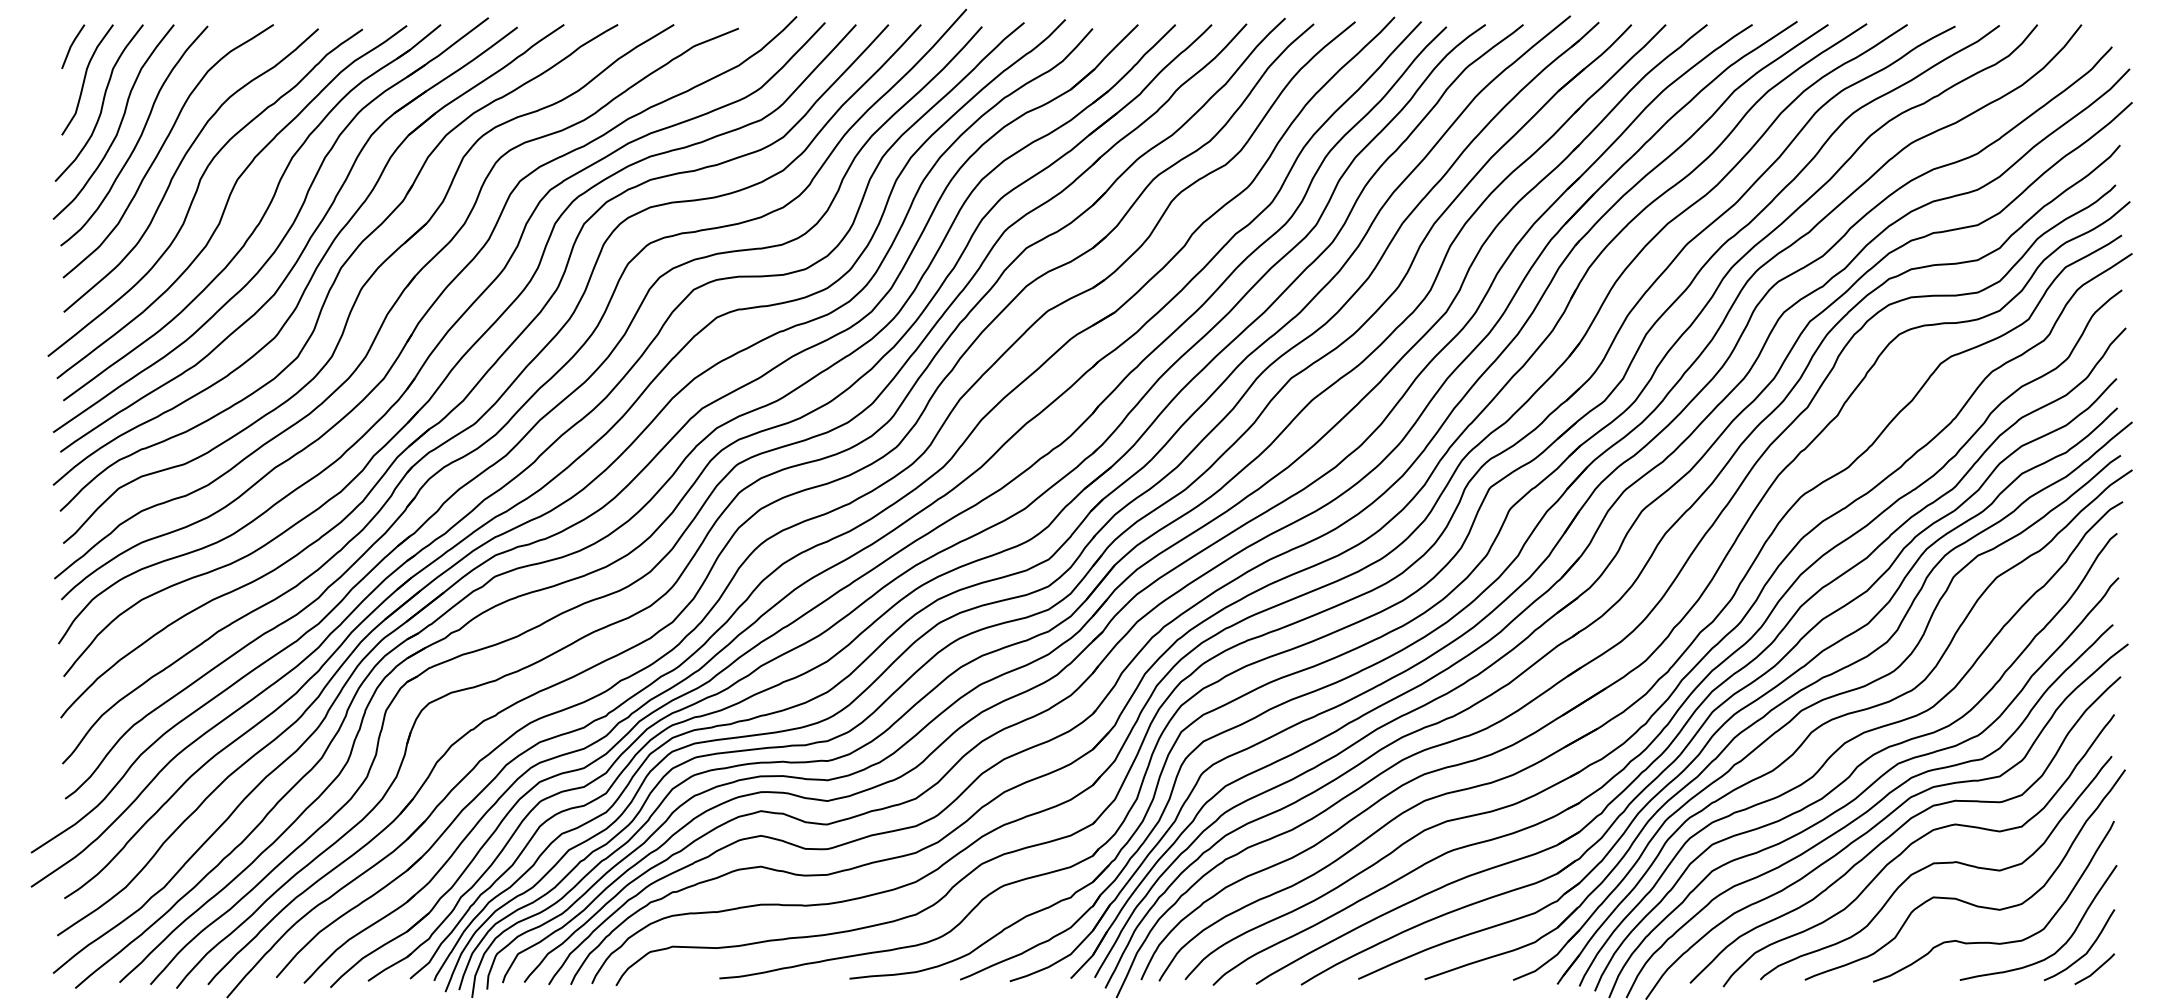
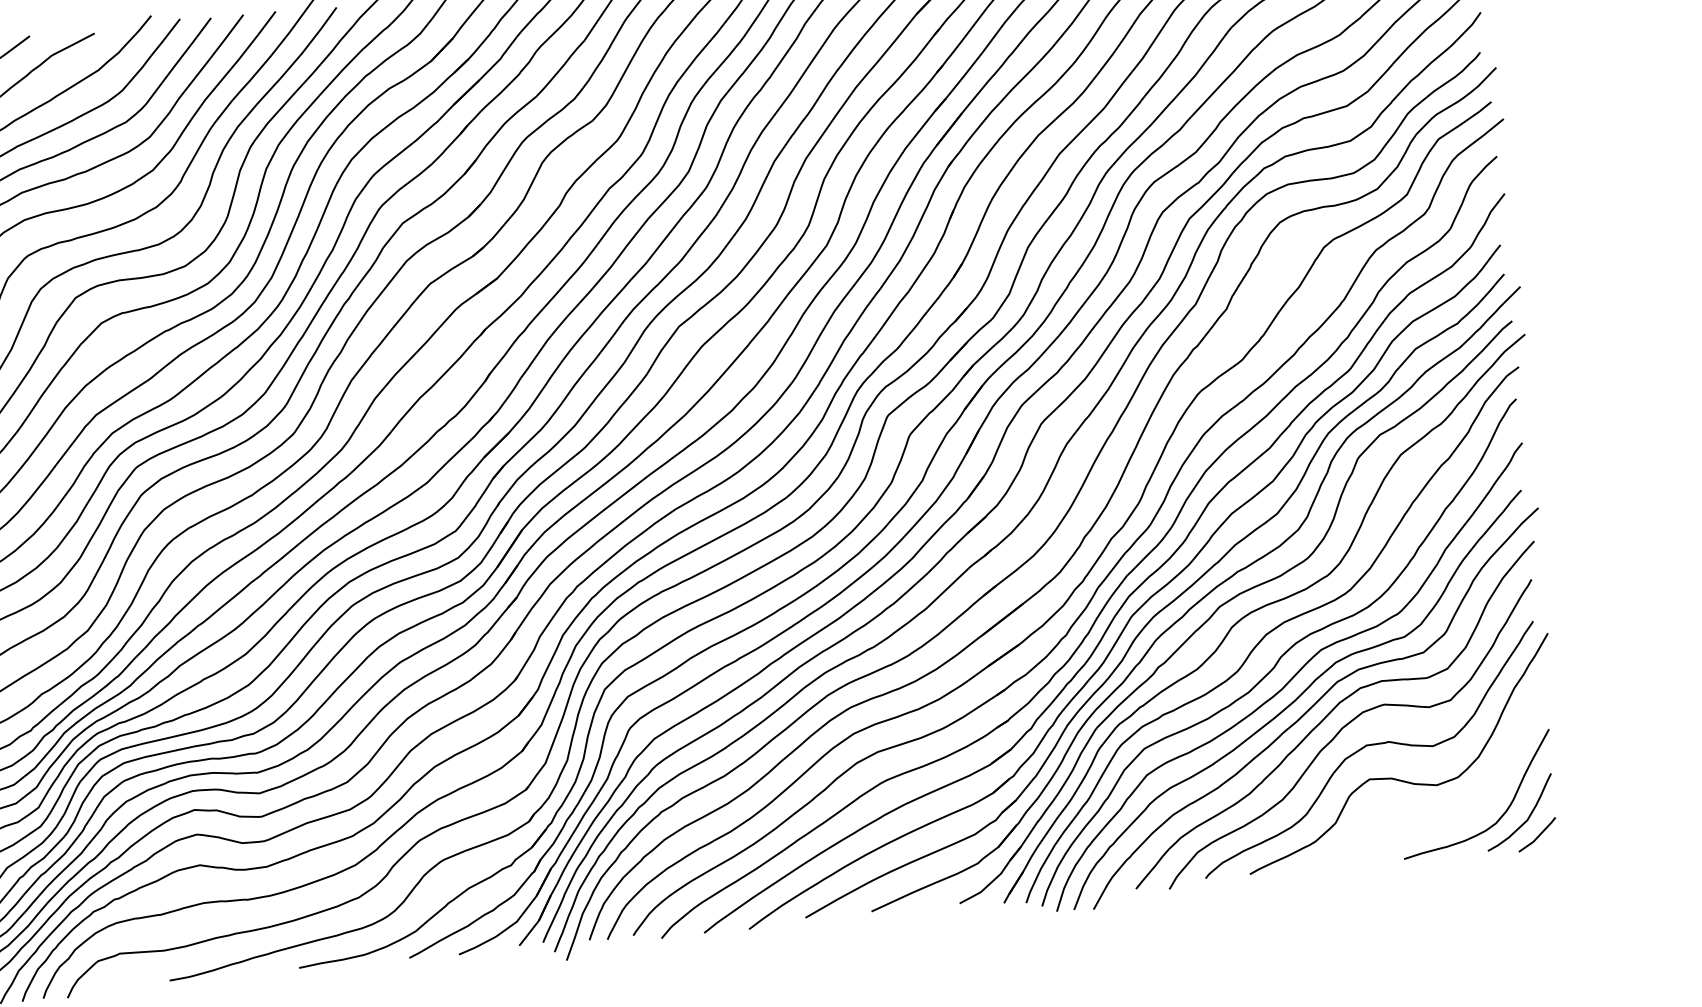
curve: (1988, 941) -> (1428, 817), removed

